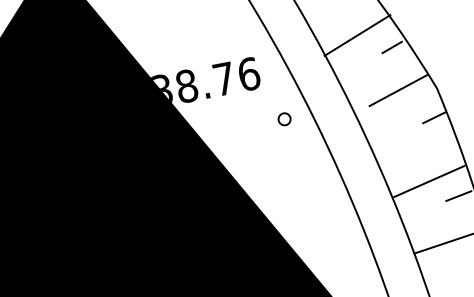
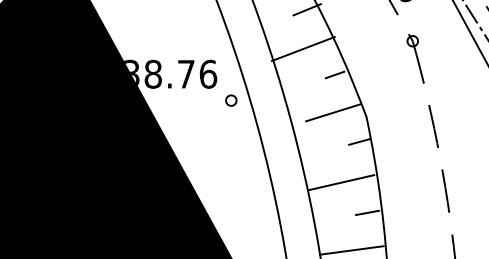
line: (356, 36) -> (302, 49), moved
part: (284, 119) -> (231, 100), moved
line: (429, 181) -> (341, 182), moved

